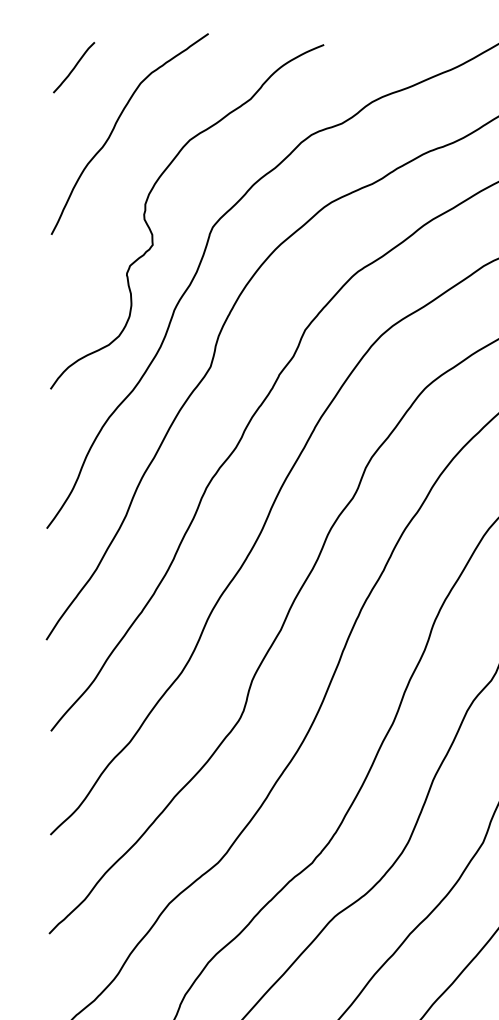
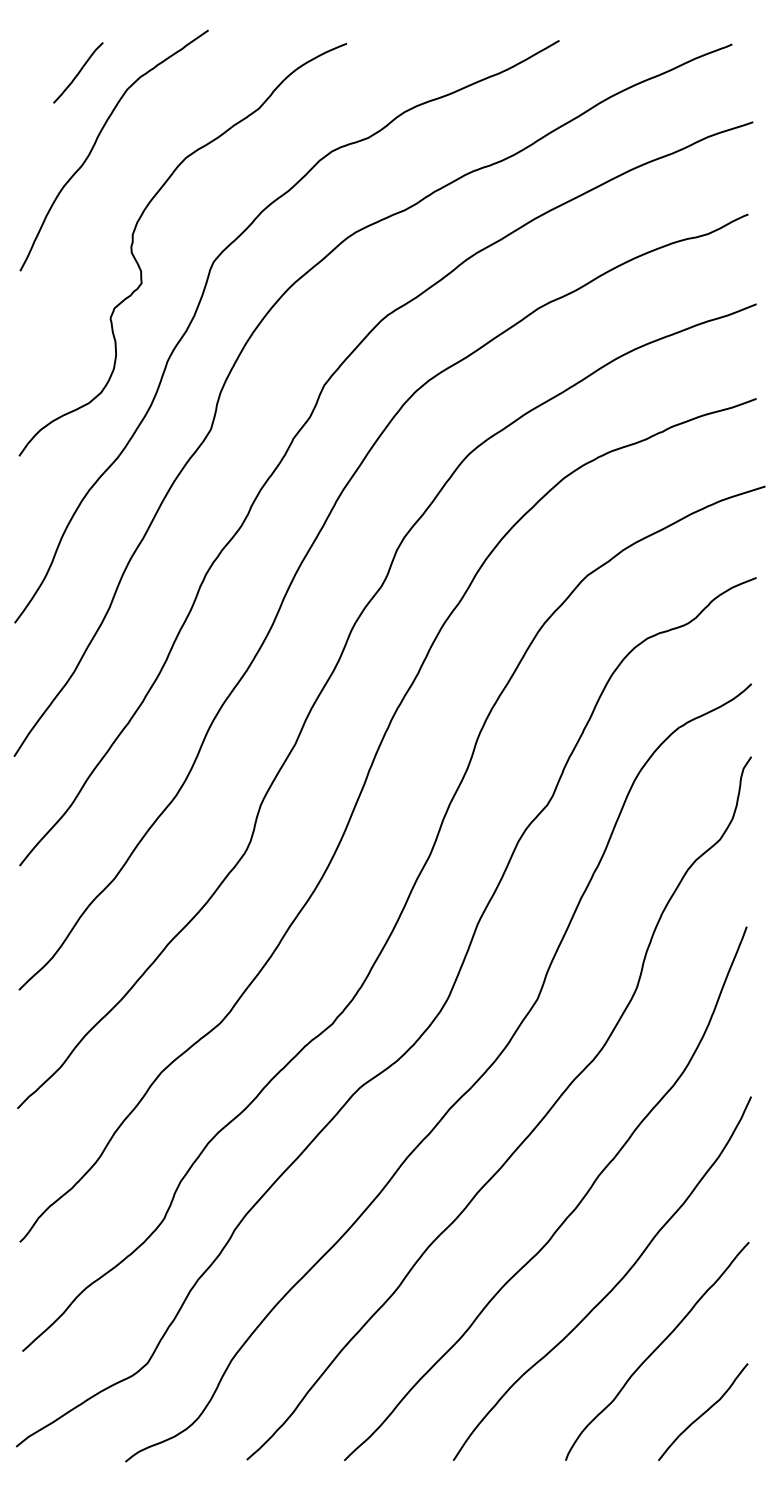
curve: (74, 67) -> (78, 72), moved

